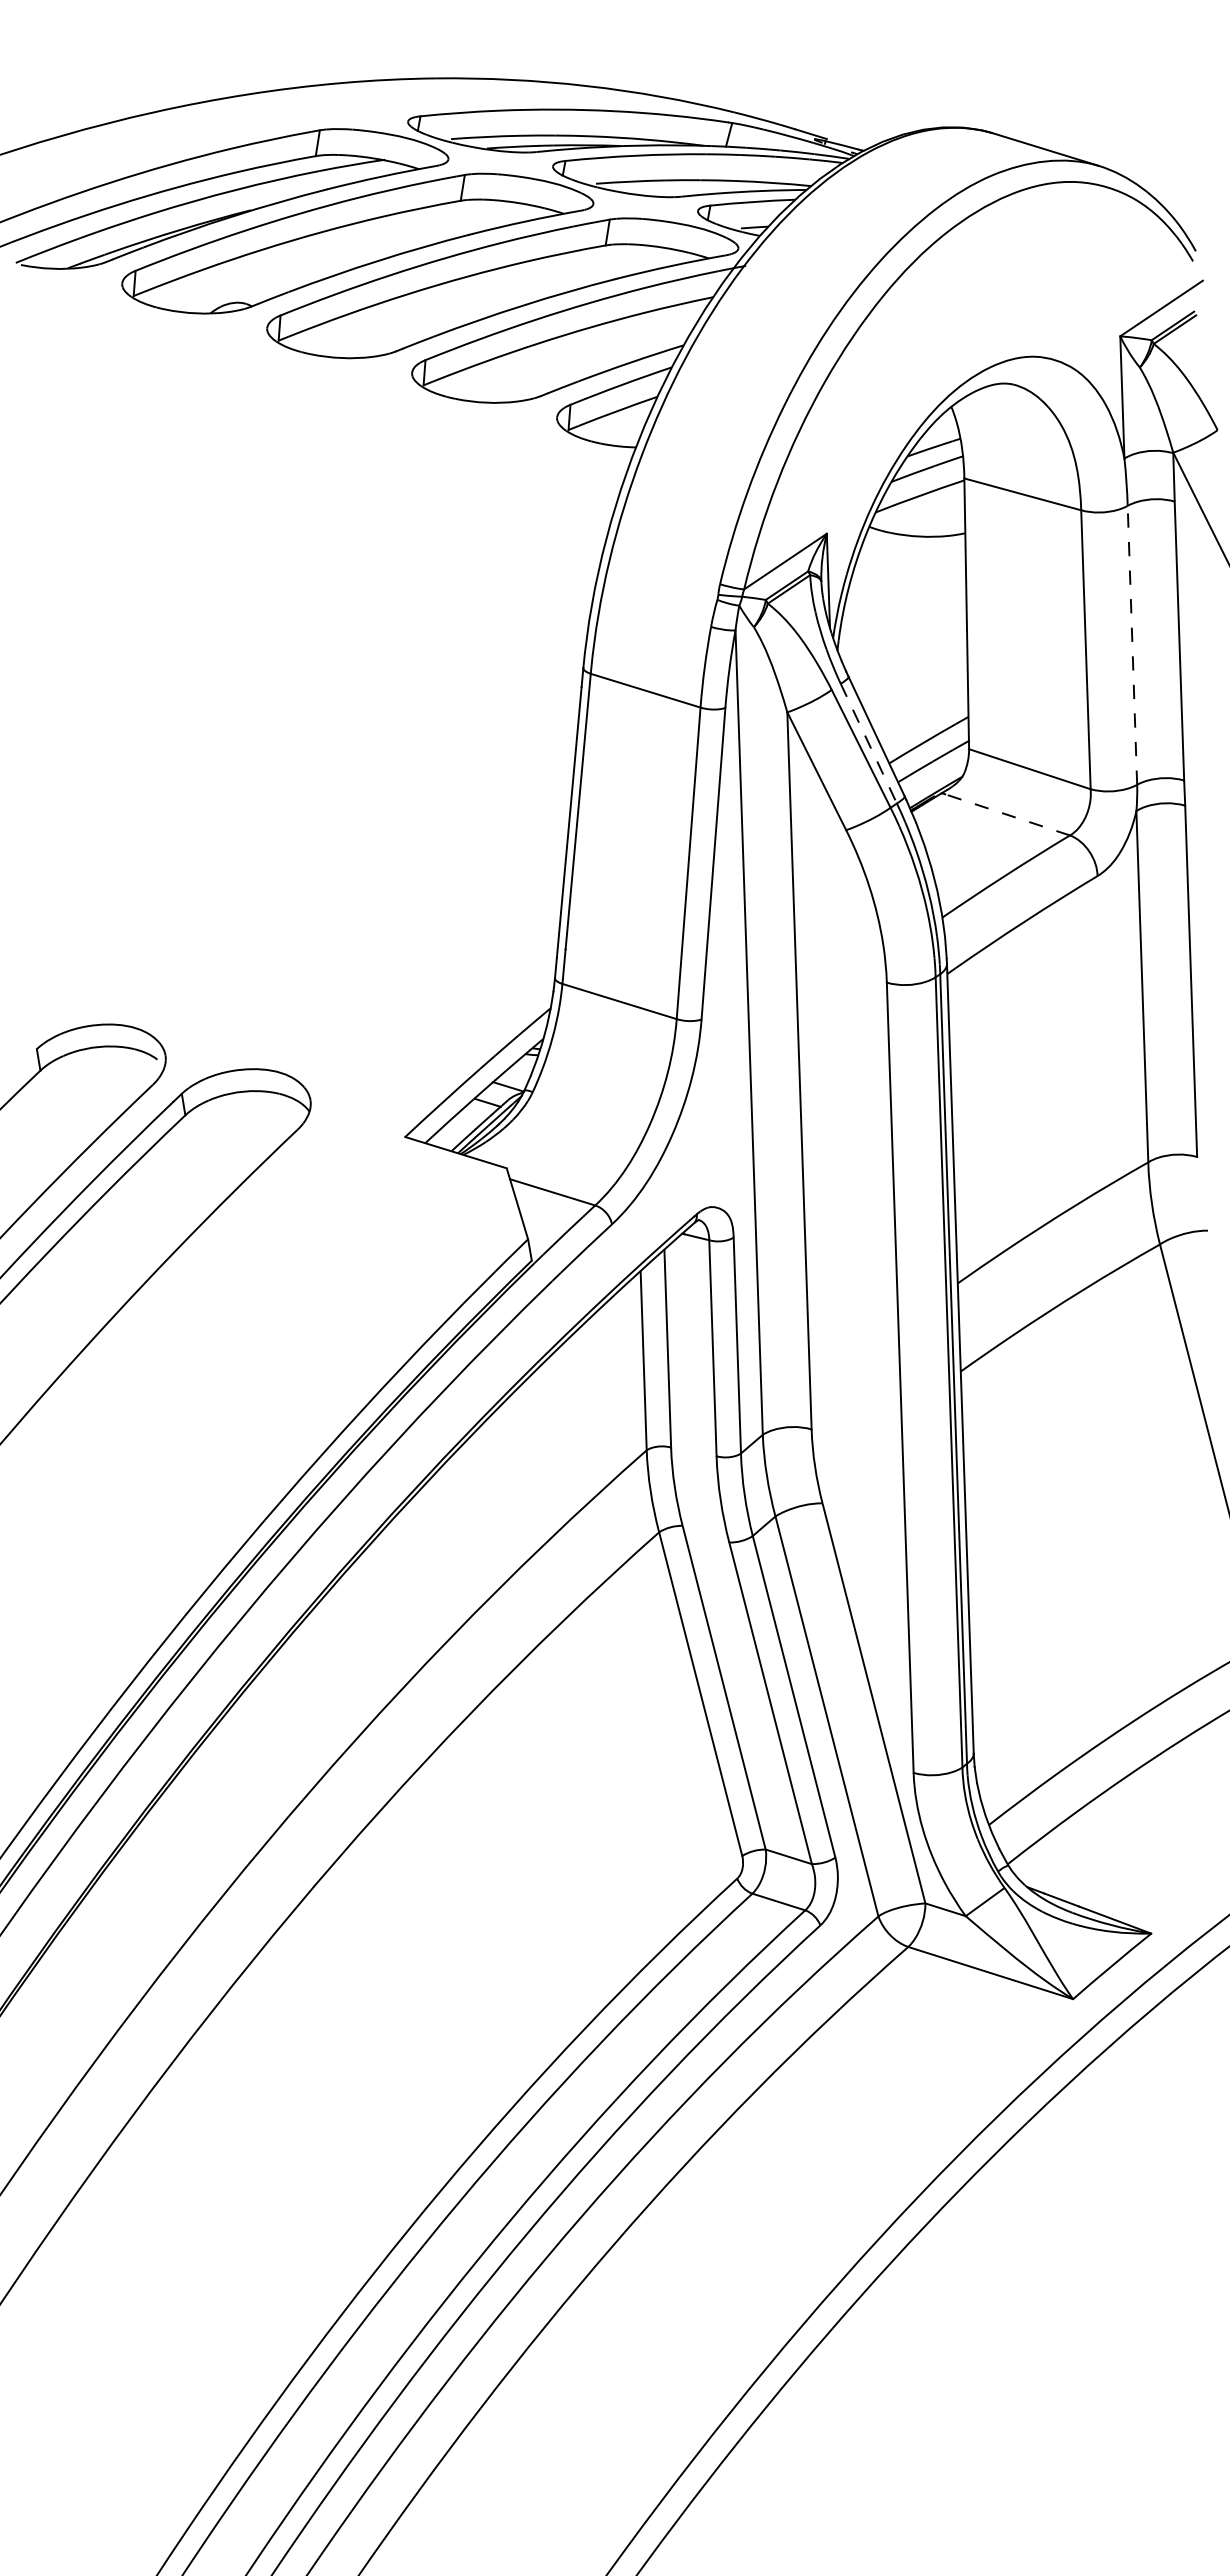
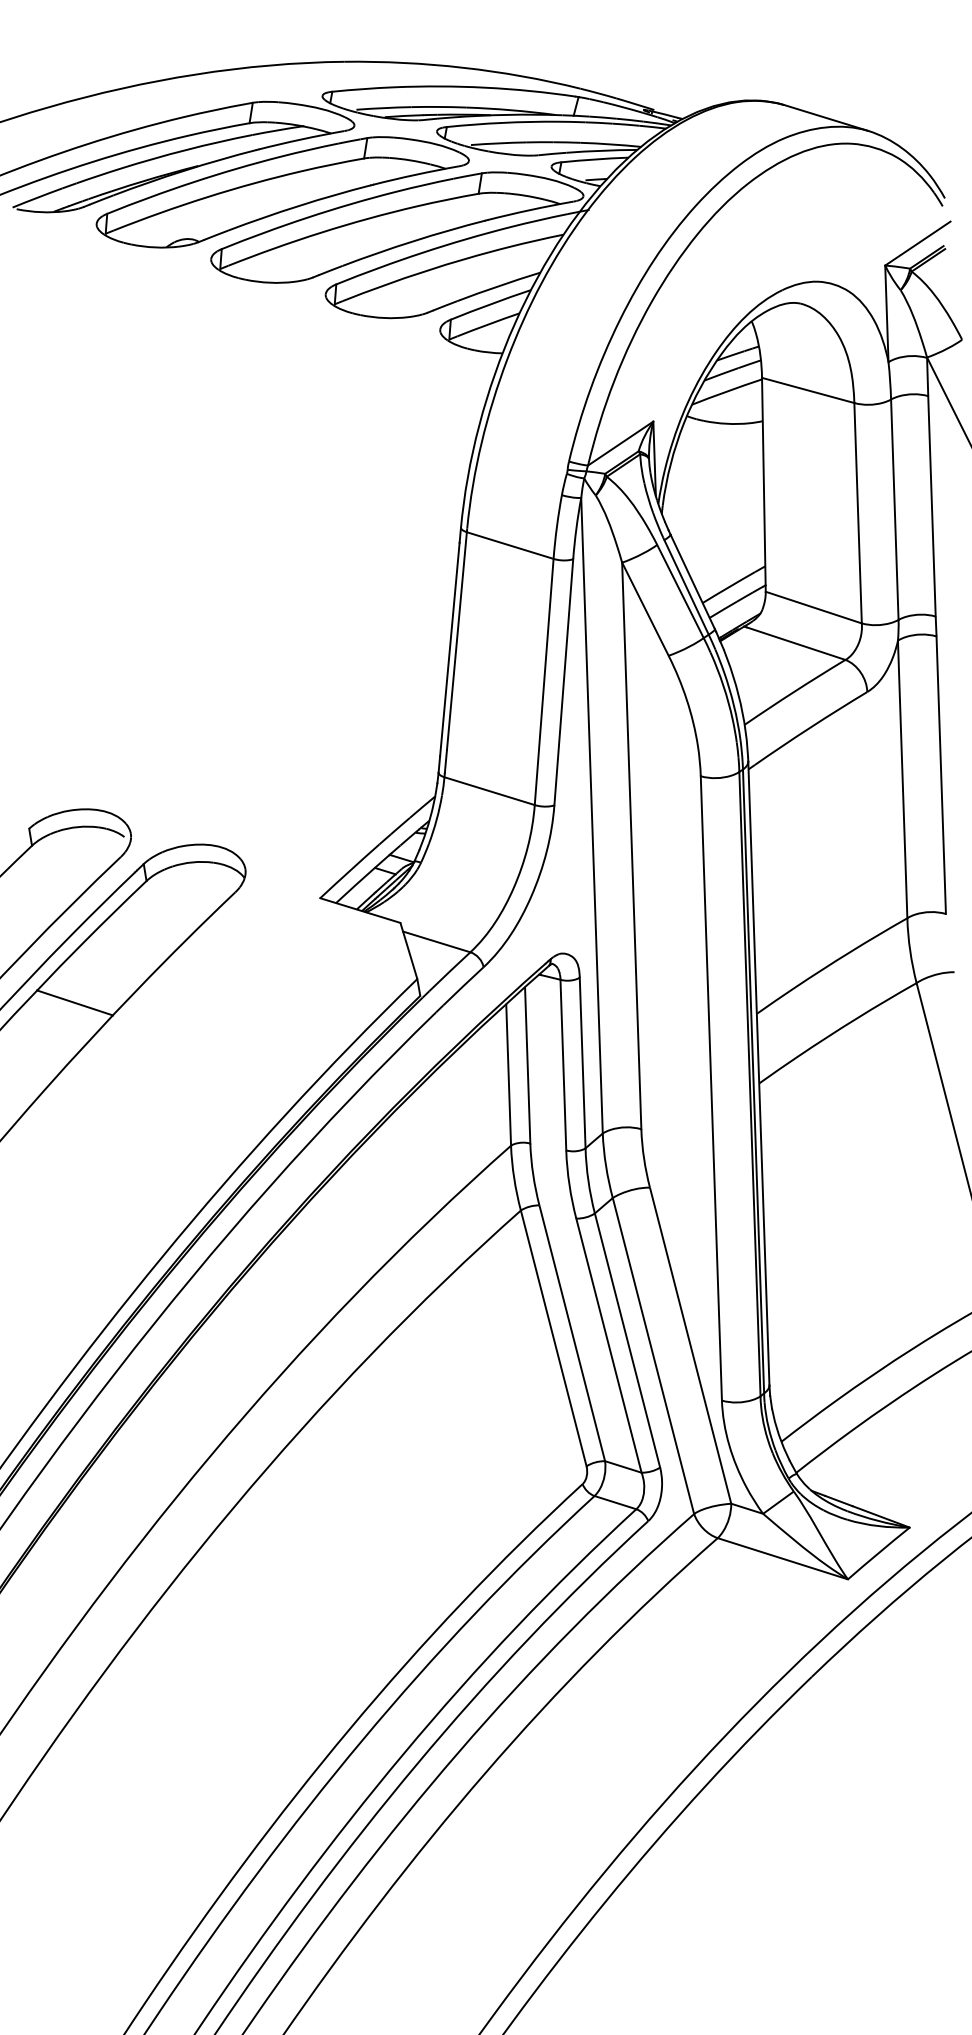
line: (1132, 645) -> (894, 509), dashed -> solid
line: (869, 744) -> (687, 588), dashed -> solid
line: (1007, 814) -> (796, 643), dashed -> solid
line: (94, 1269) -> (74, 1002), added

